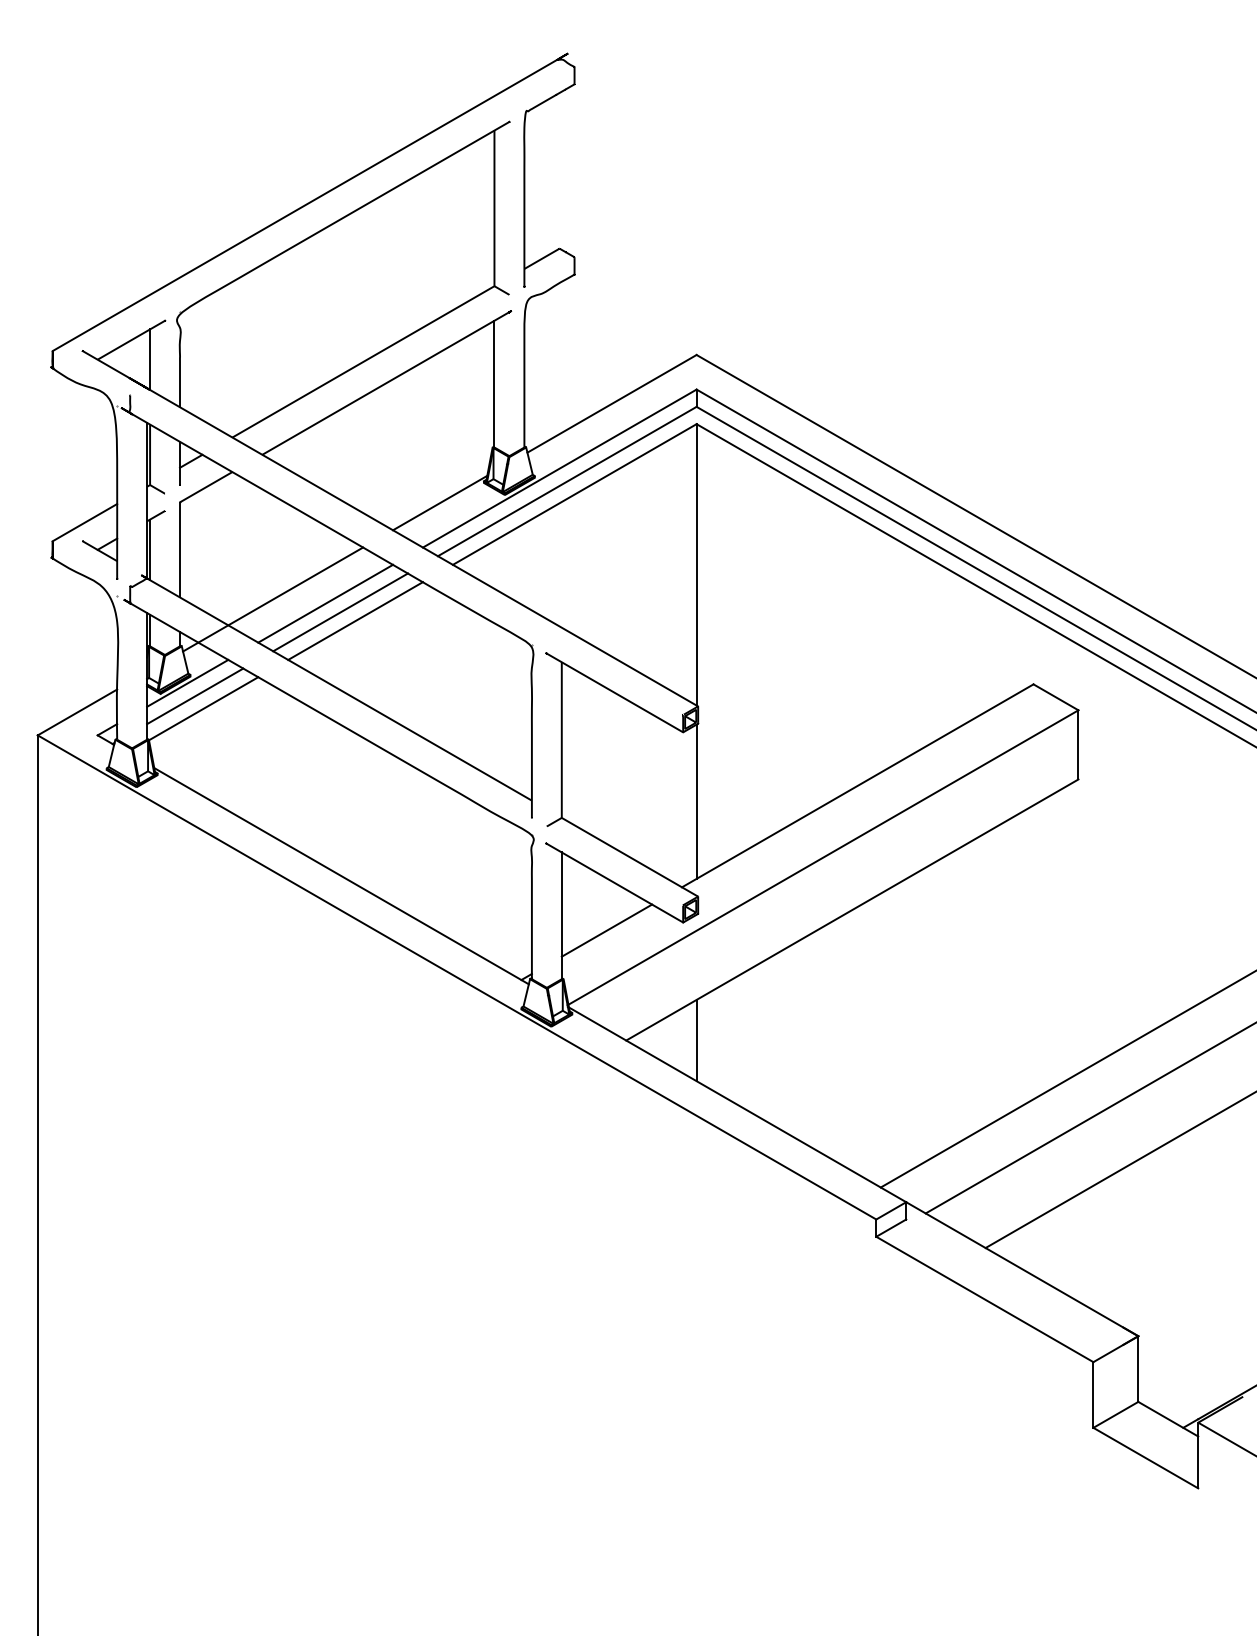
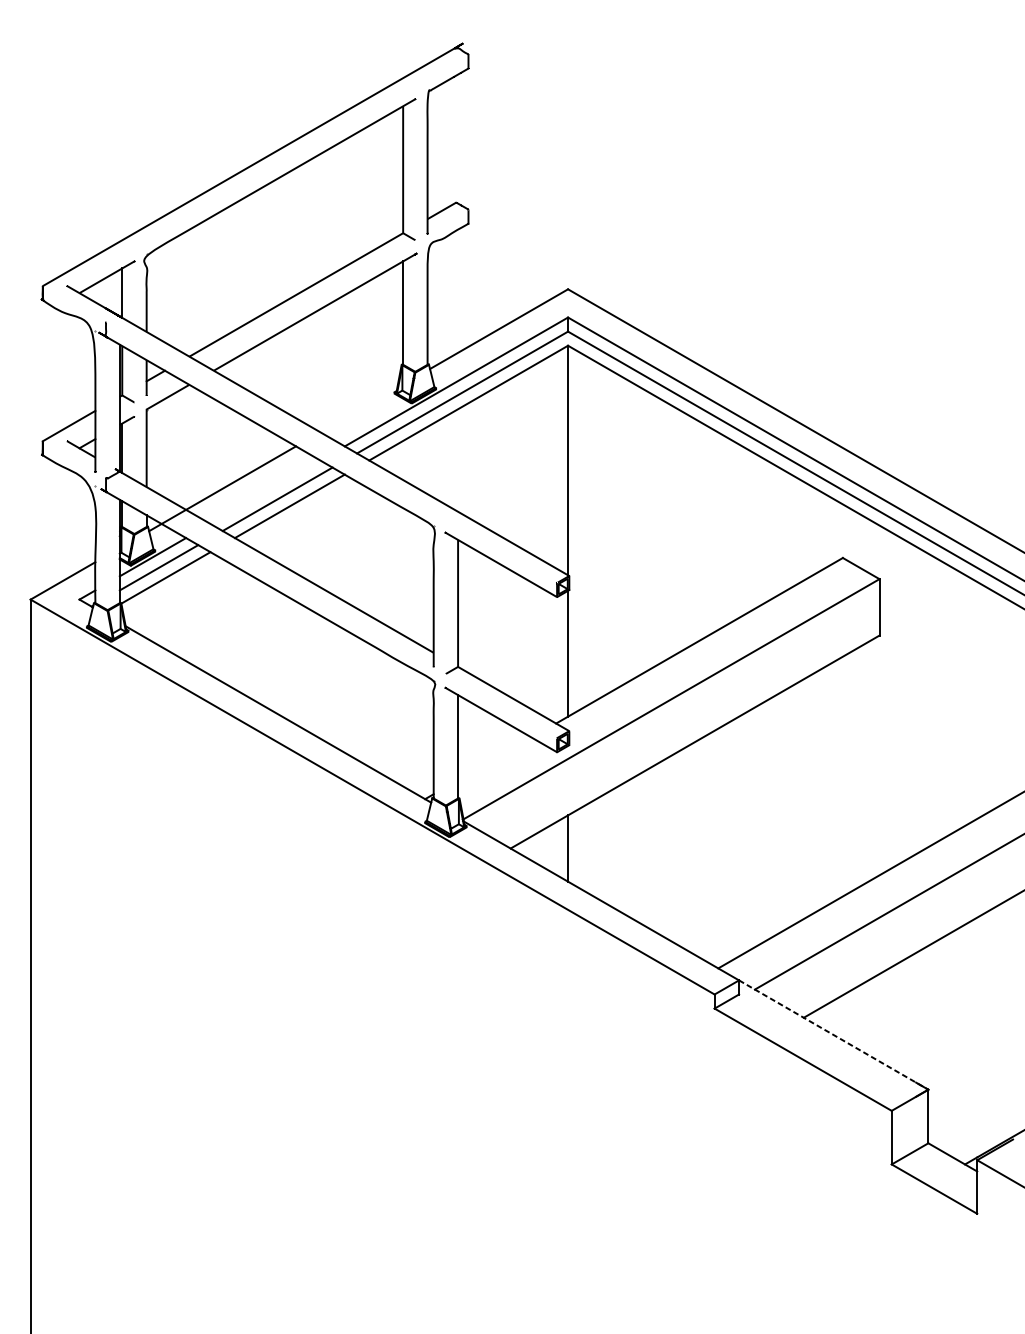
line: (440, 502) -> (359, 409), removed
line: (325, 603) -> (265, 492), removed
line: (606, 930) -> (494, 758), removed
line: (1022, 1269) -> (833, 1035), solid -> dashed

